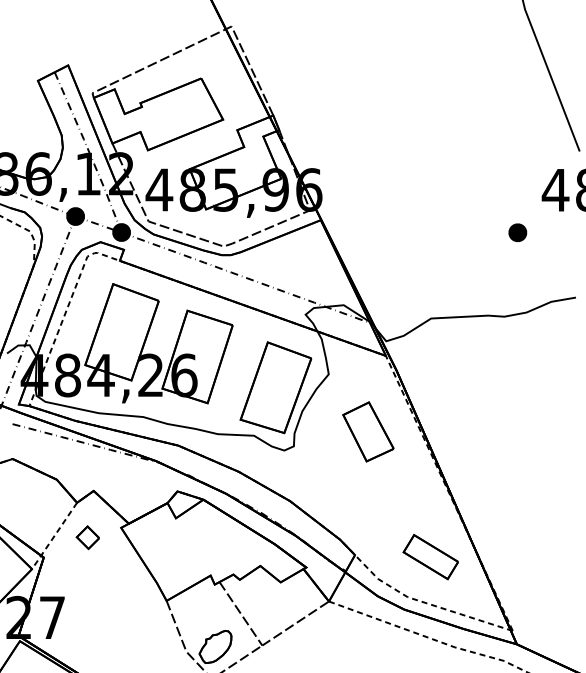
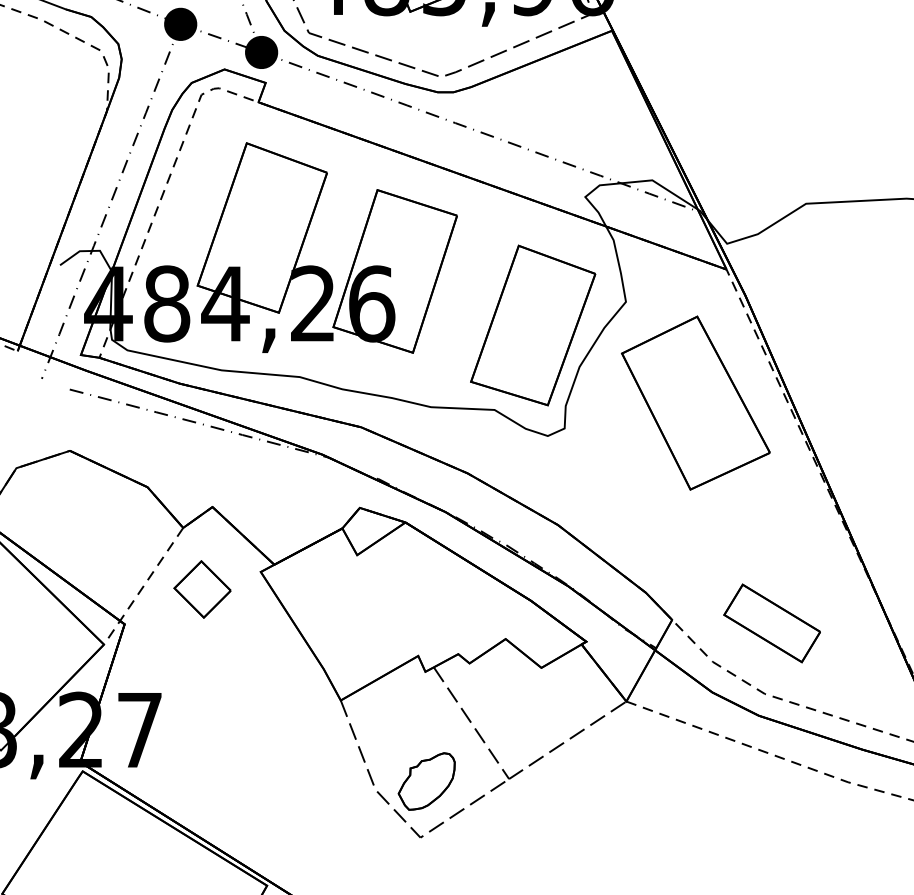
part: (368, 431) -> (695, 402), size x1.67
part: (87, 537) -> (201, 588), size x1.43
part: (430, 557) -> (771, 624), moved

